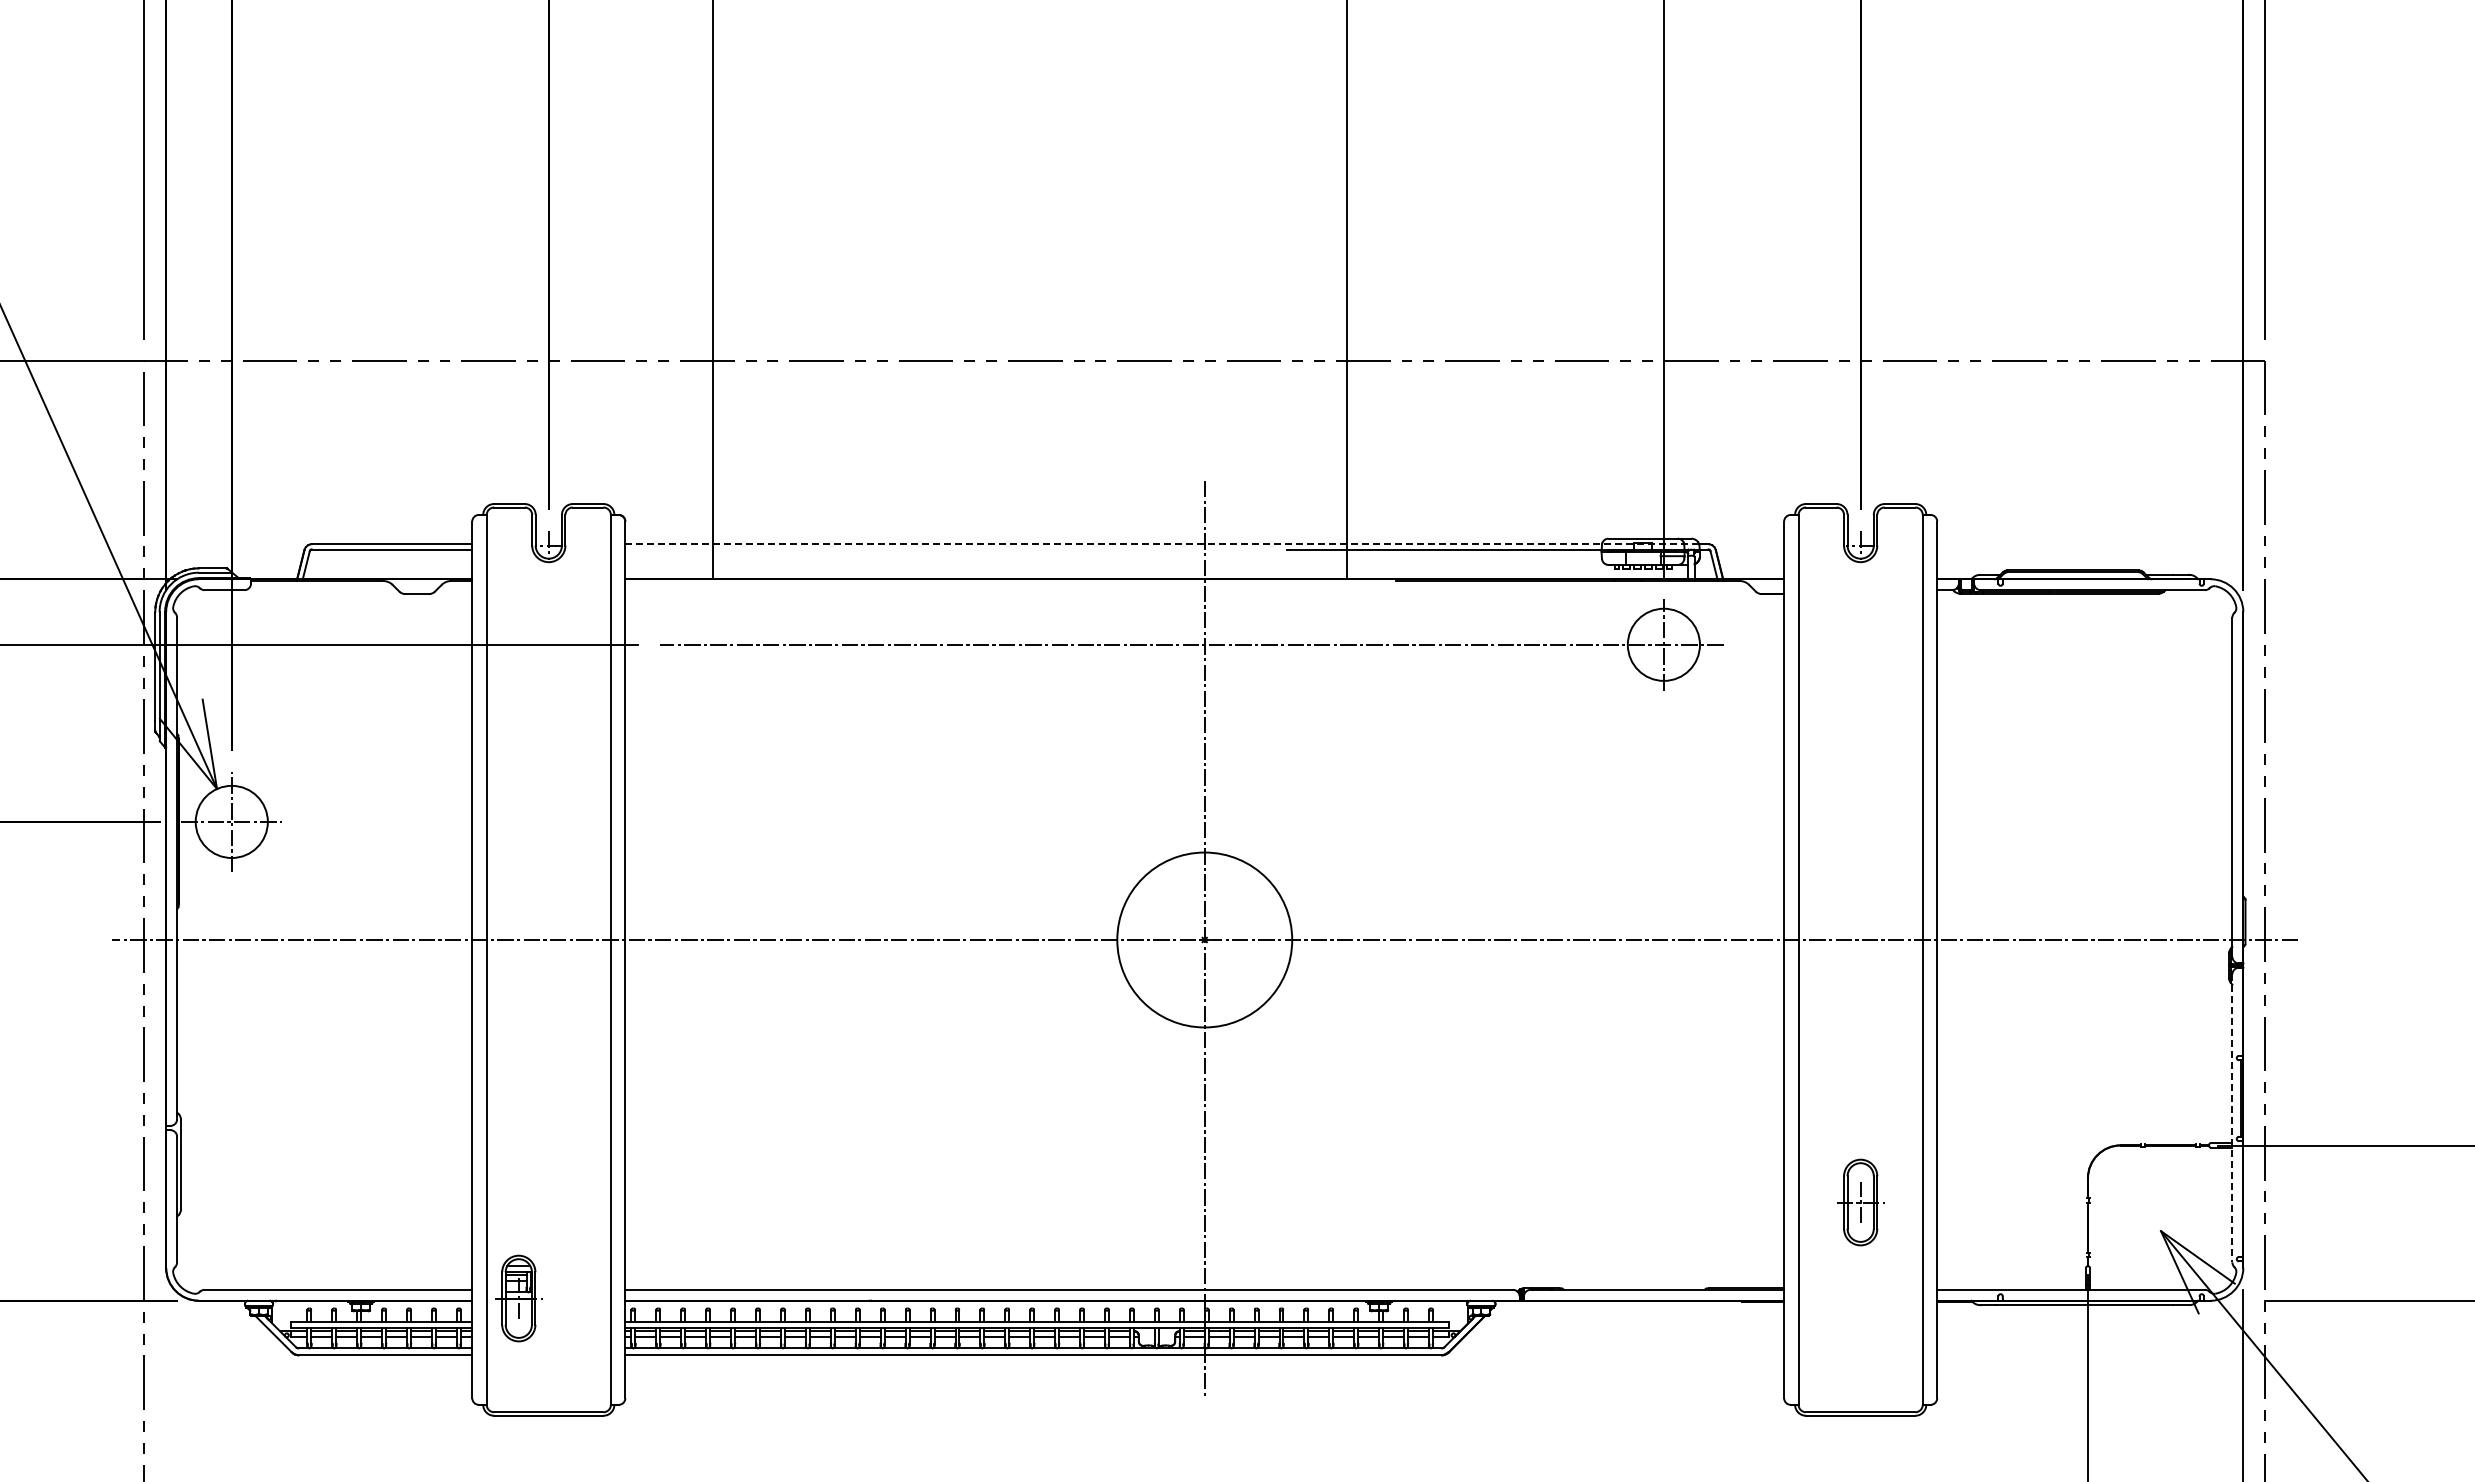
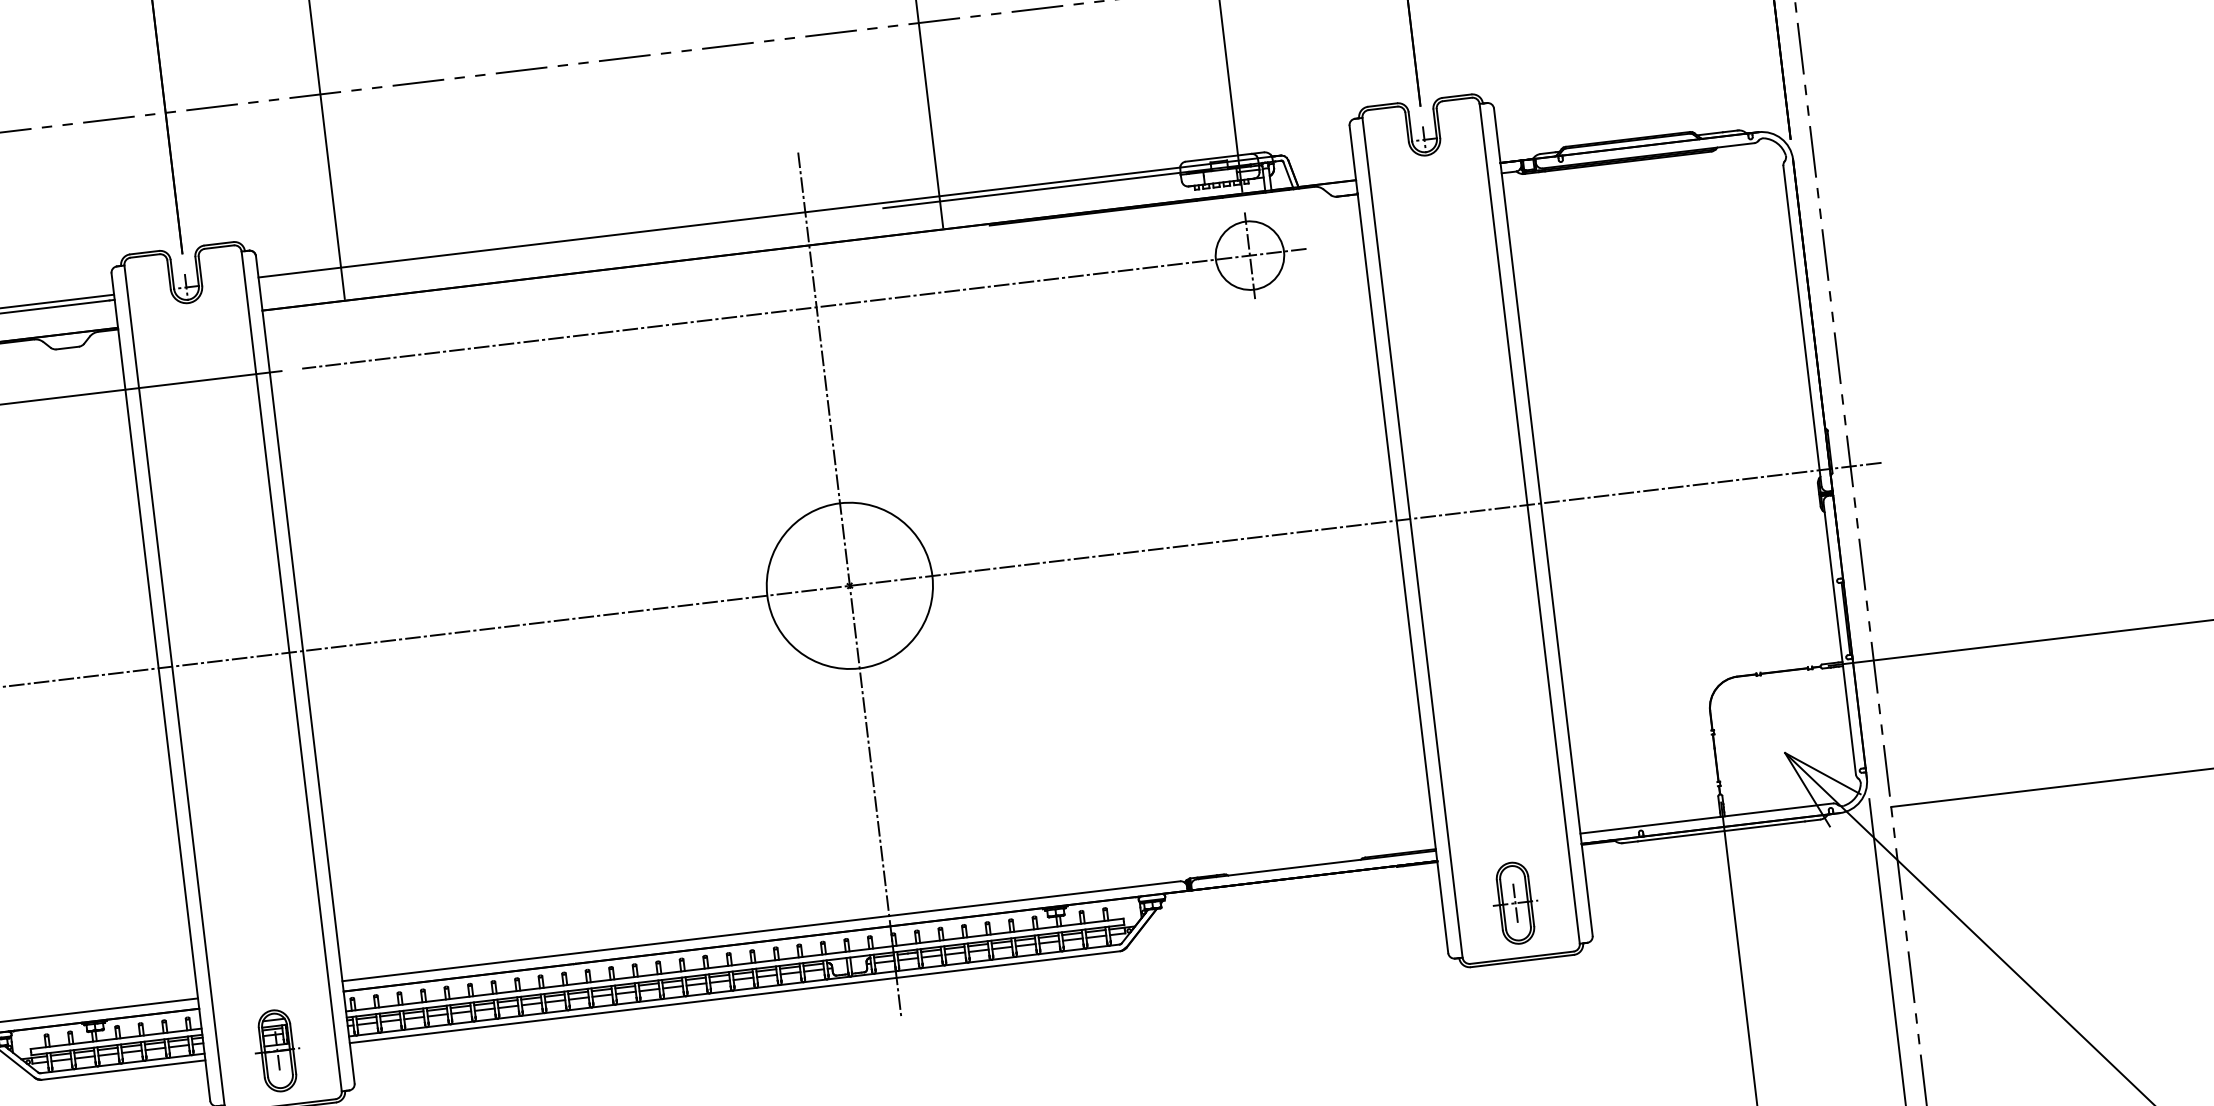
line: (1164, 544) -> (767, 217), dashed -> solid
line: (2232, 1118) -> (1839, 638), dashed -> solid
part: (1860, 1202) -> (1515, 903), moved
part: (518, 1298) -> (277, 1050), moved

